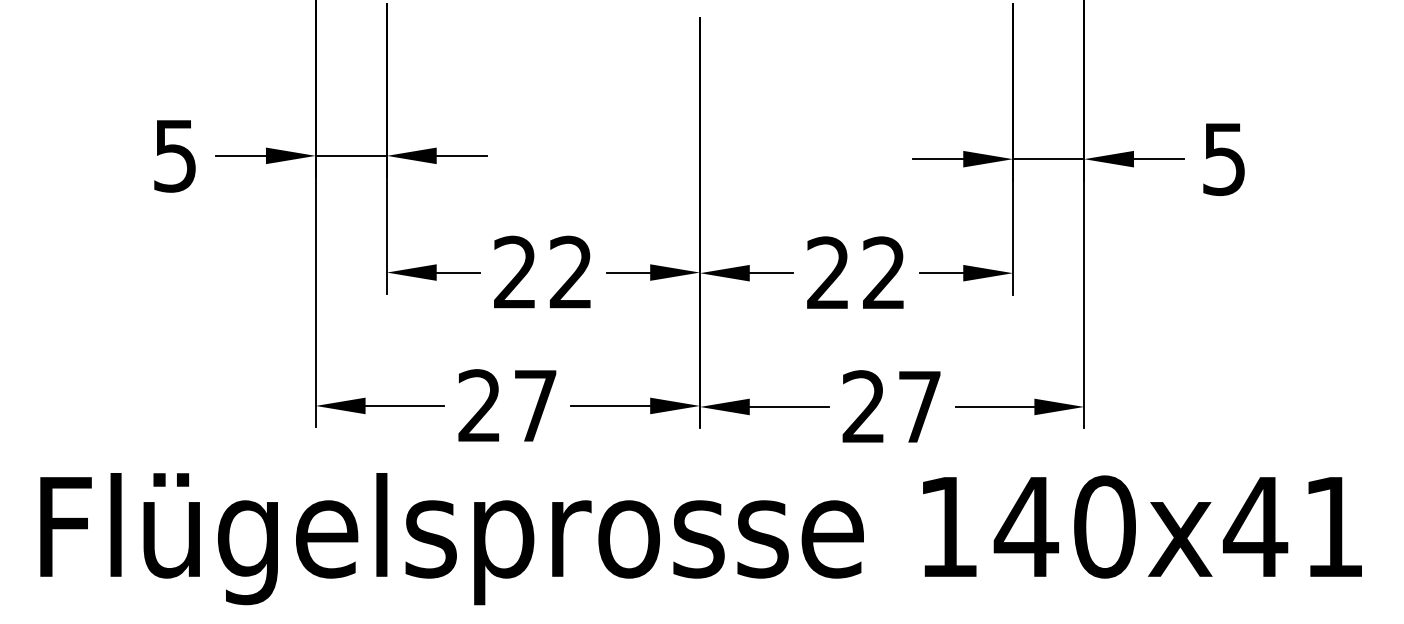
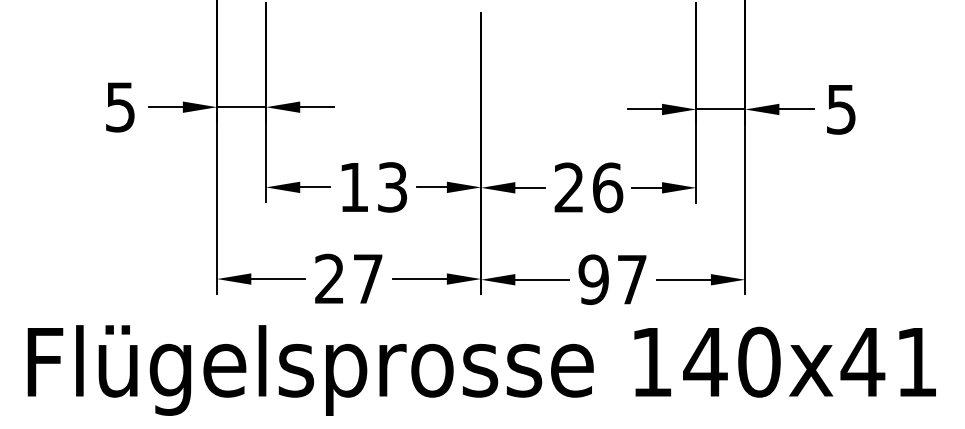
text: (543, 272) -> (373, 187), 22 -> 13
text: (885, 272) -> (608, 187), 22 -> 26
text: (863, 406) -> (593, 279), 27 -> 97

